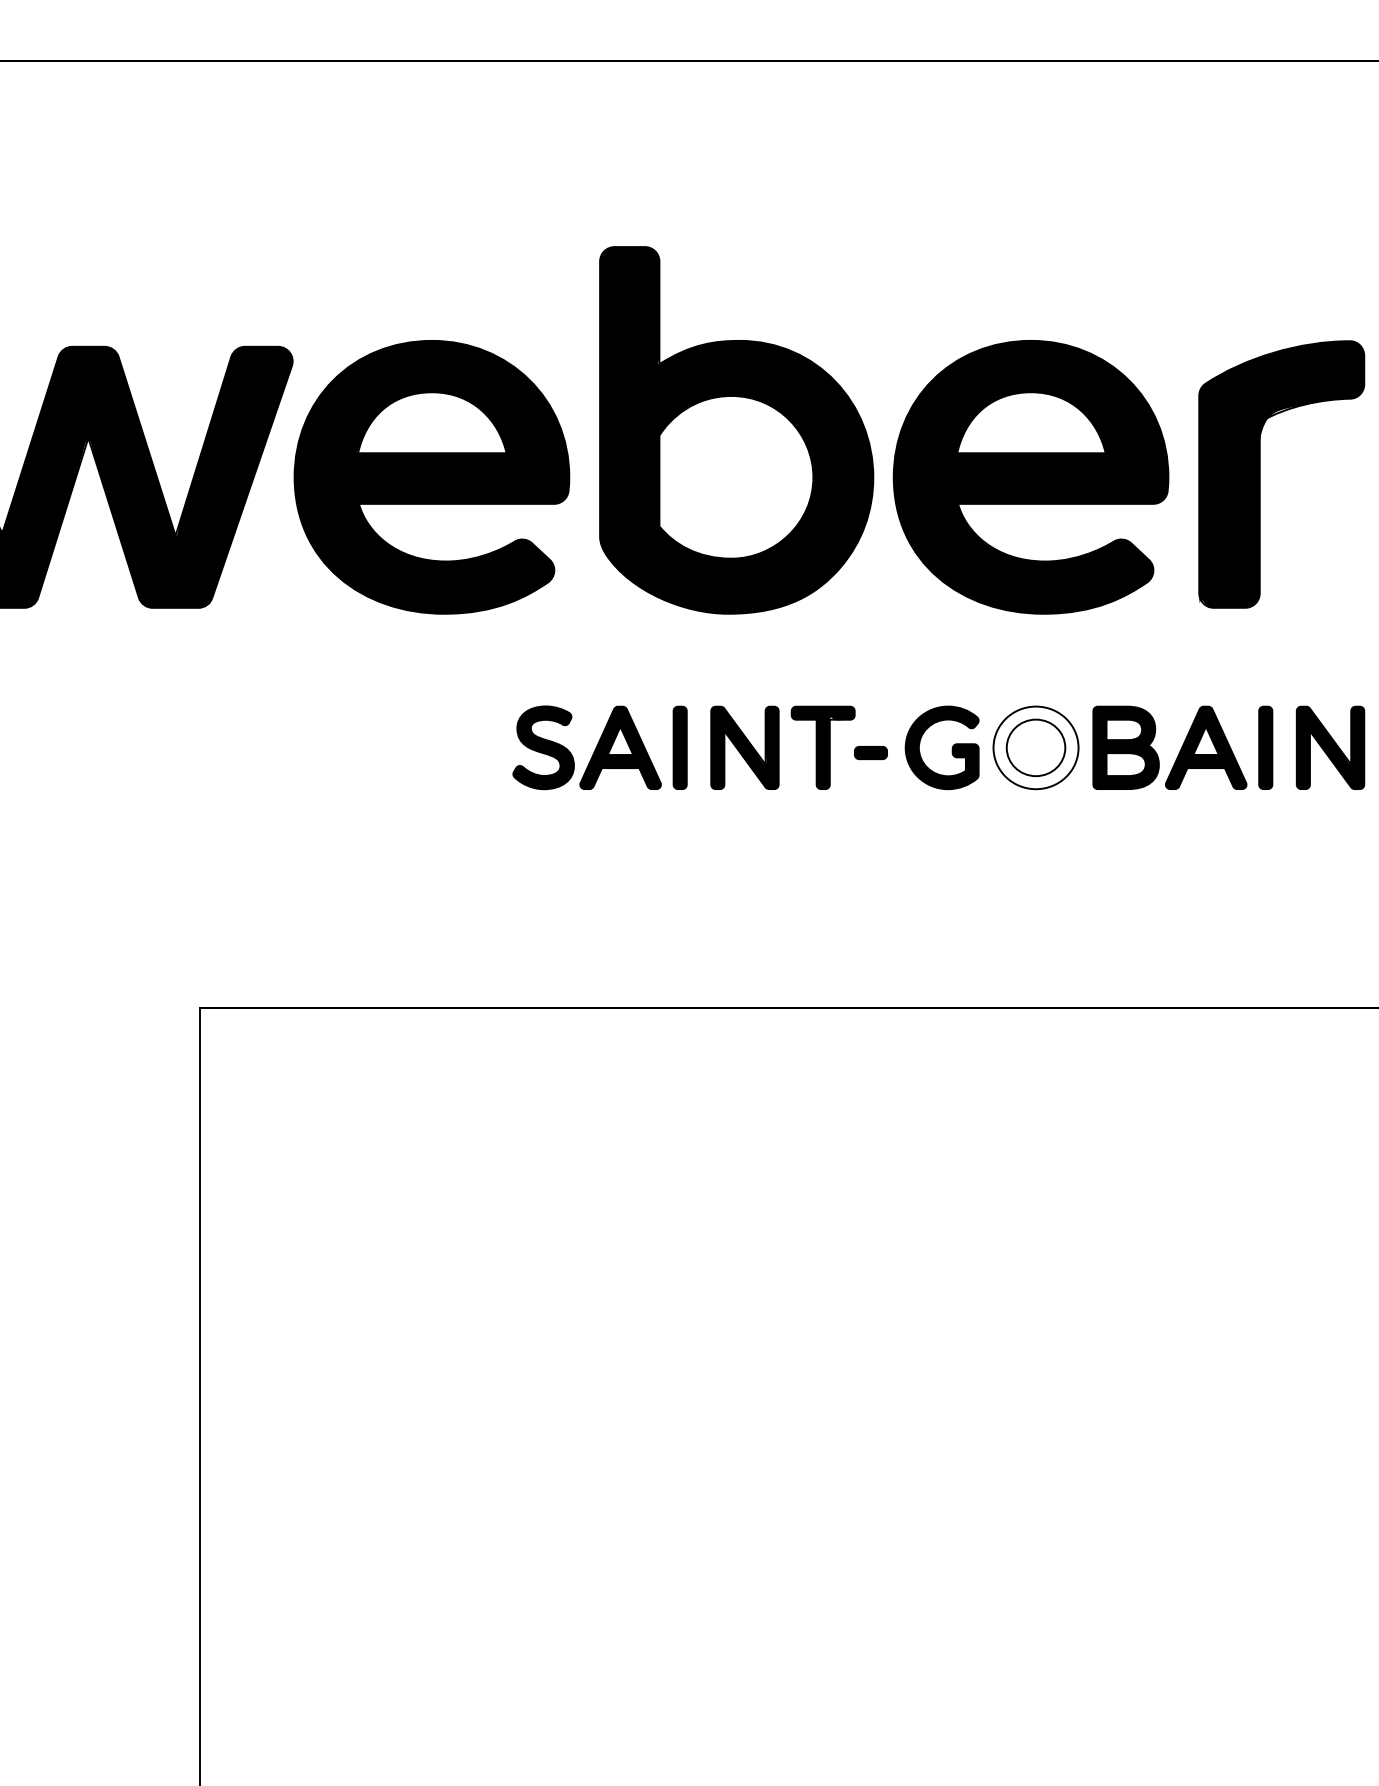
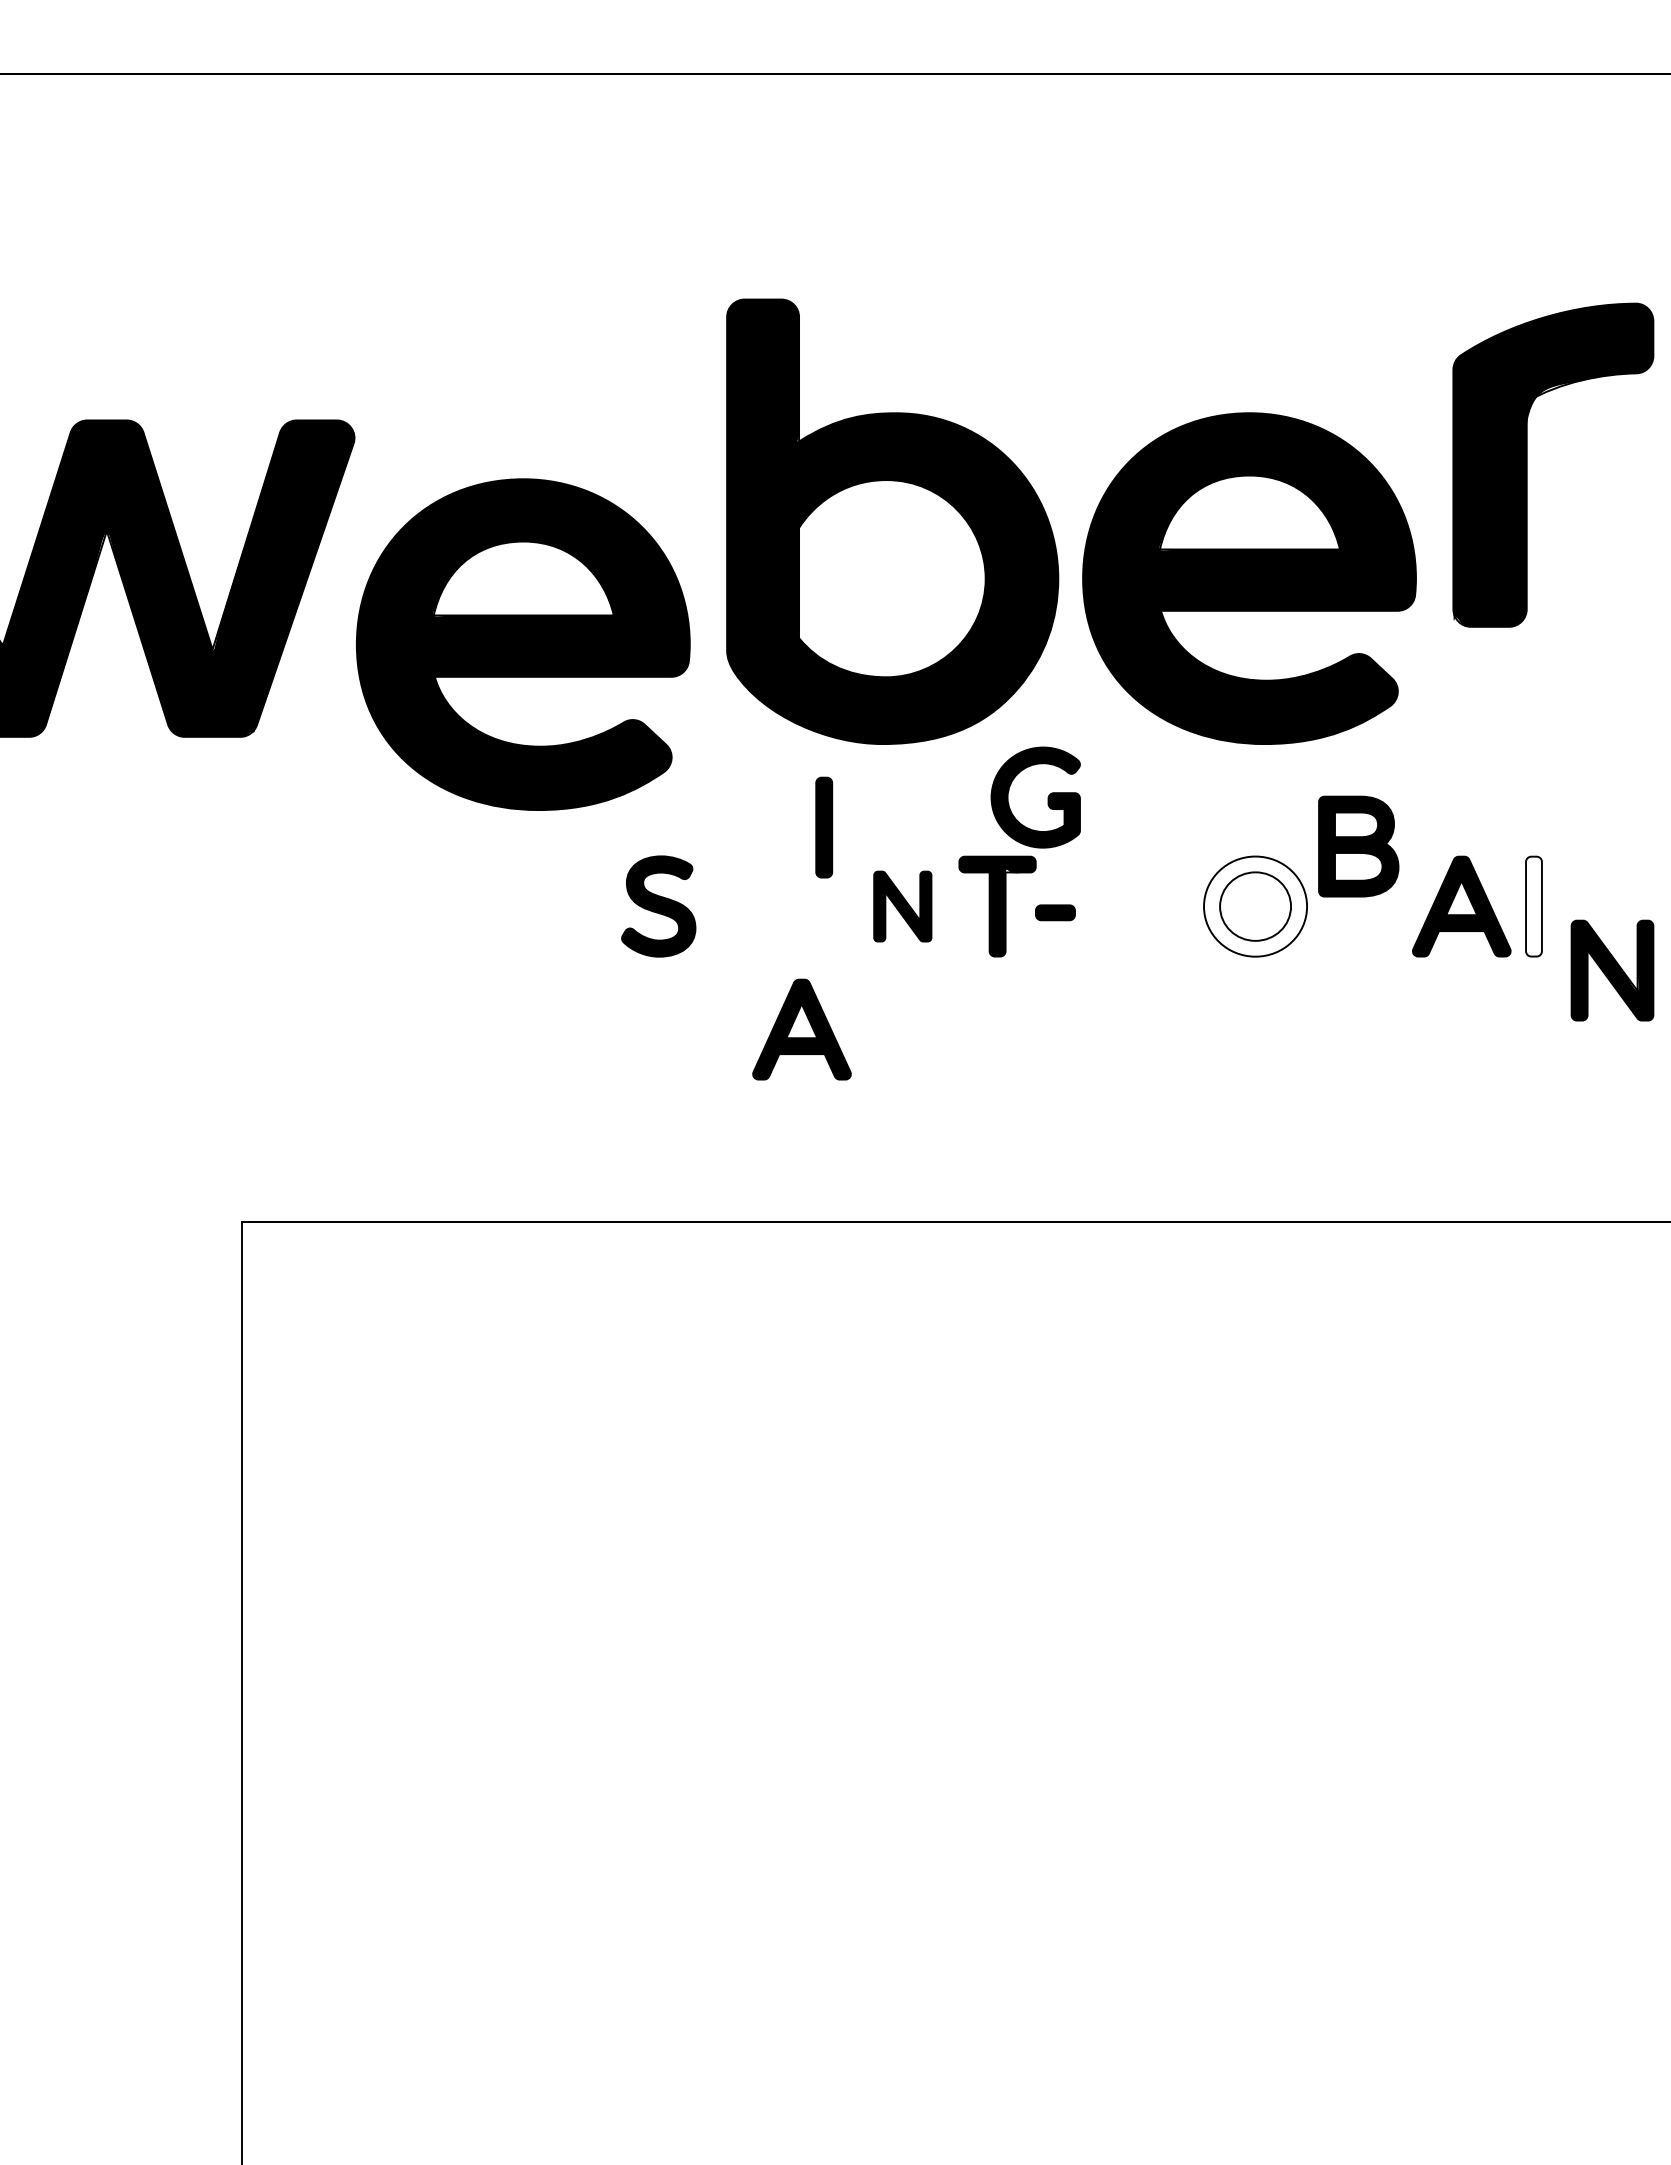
part: (1260, 473) -> (1527, 464), moved
part: (432, 477) -> (523, 644), moved
part: (620, 747) -> (801, 1029), moved
part: (680, 747) -> (824, 827), moved
part: (744, 747) -> (902, 906), size x0.7
part: (951, 747) -> (1047, 797), moved
part: (1125, 747) -> (1358, 846), moved
fill: (1265, 747) -> (1533, 906), removed
part: (1330, 747) -> (1612, 970), moved

